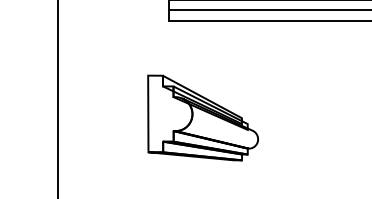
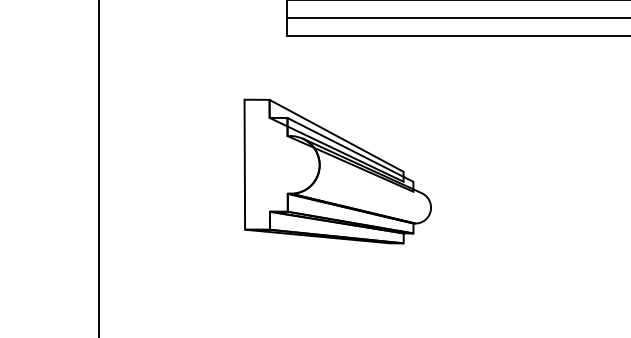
part: (202, 117) -> (336, 170), moved

